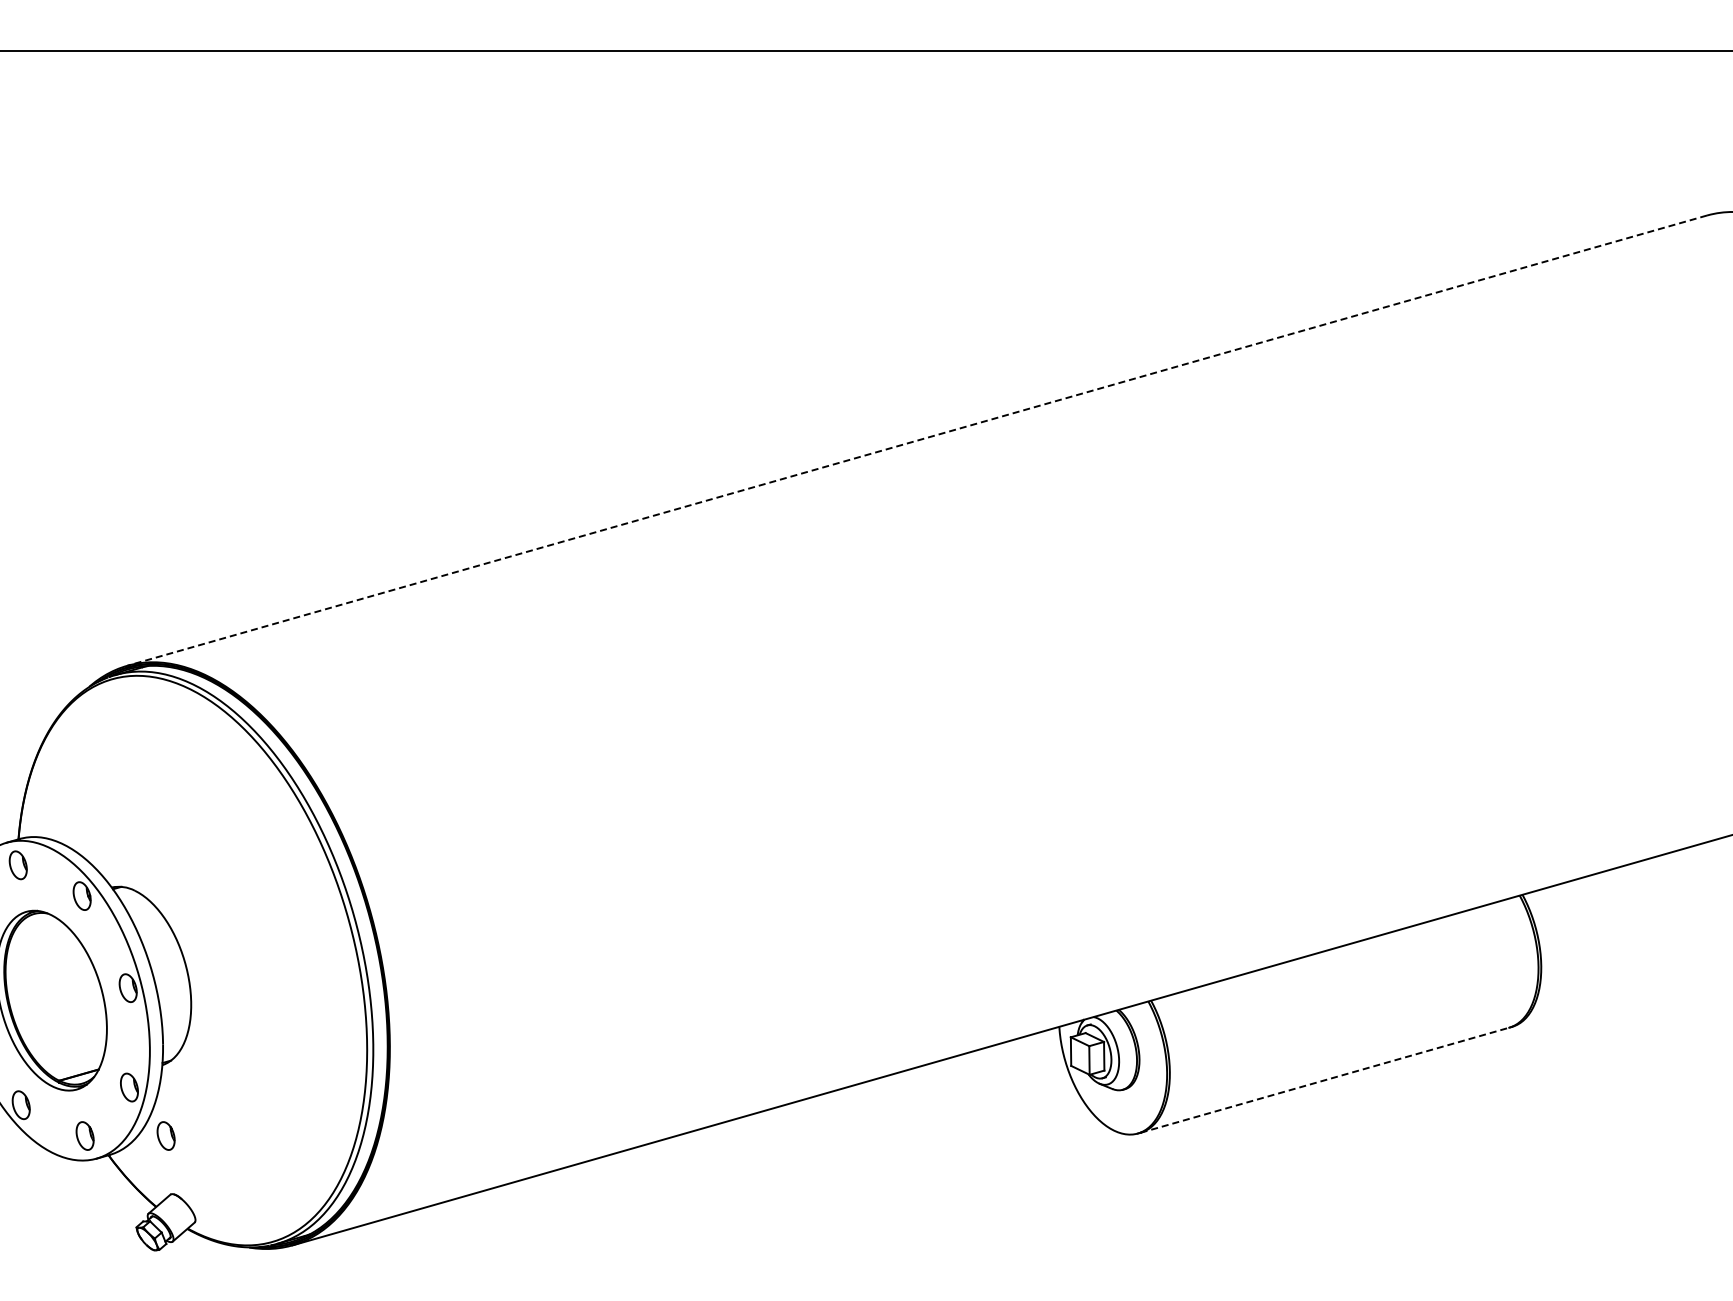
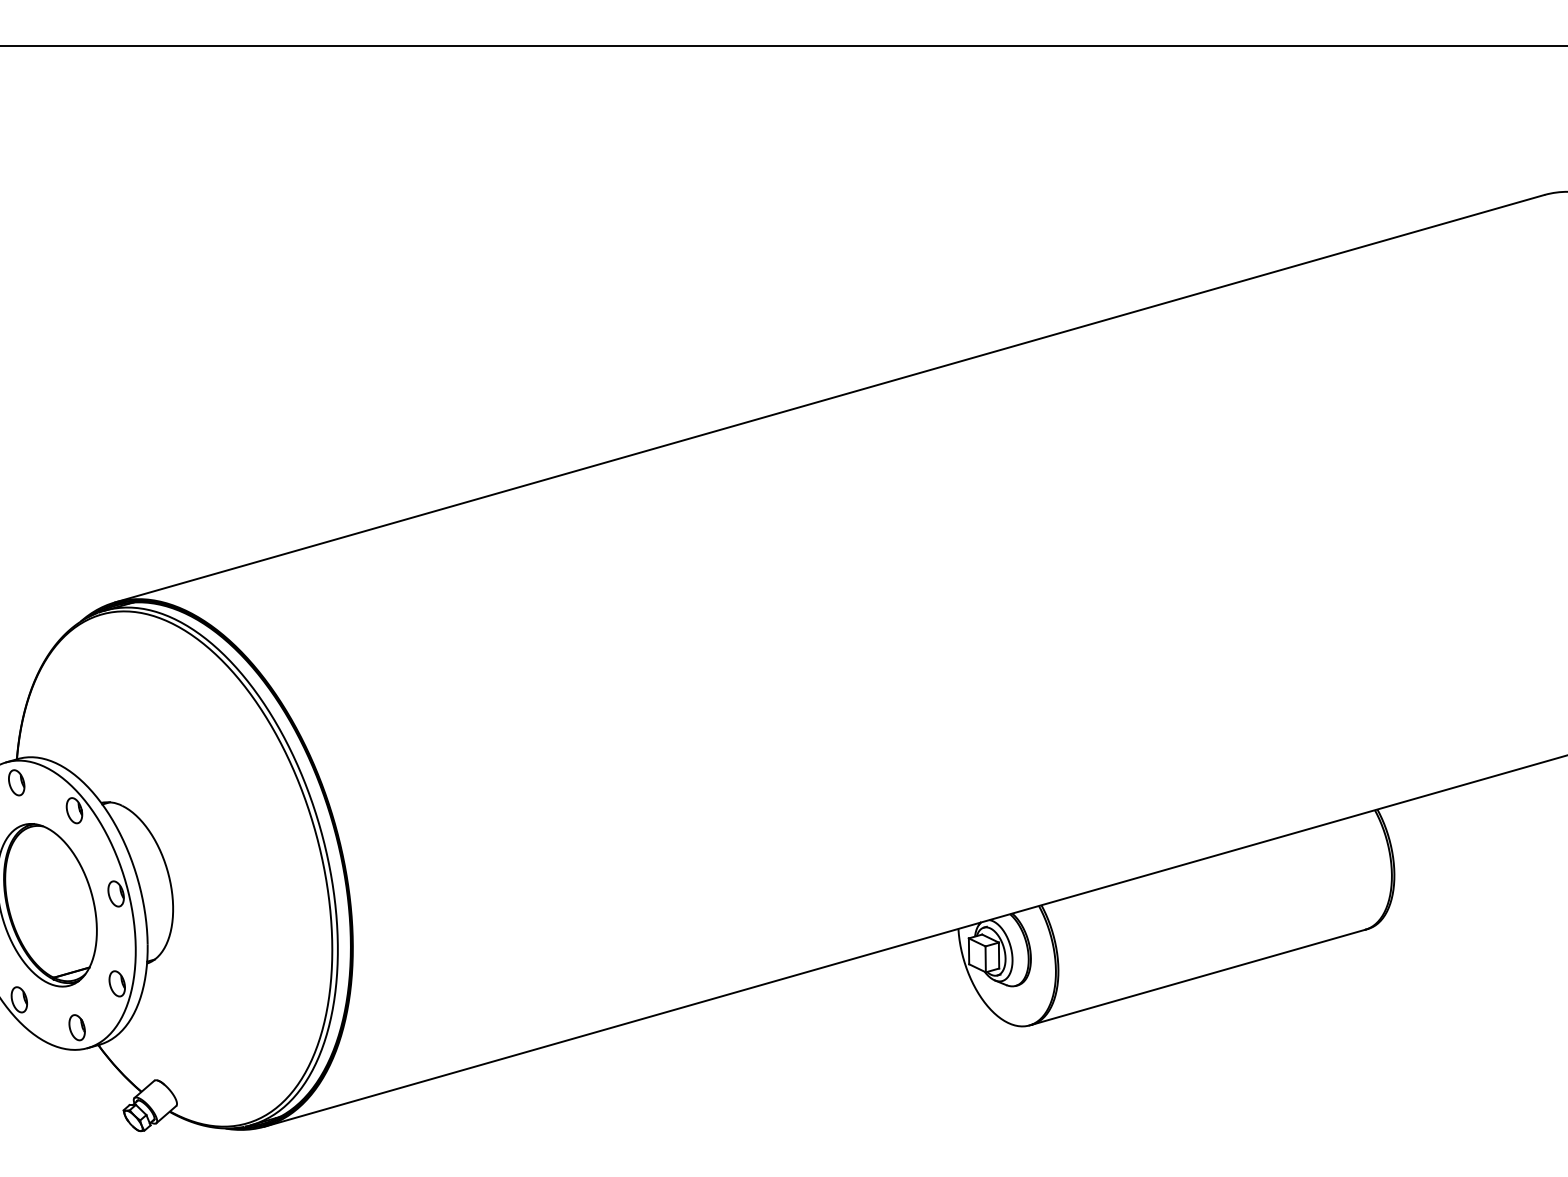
line: (916, 440) -> (829, 398), dashed -> solid
line: (1324, 1080) -> (1198, 977), dashed -> solid
part: (165, 1135) -> (149, 1027), removed

